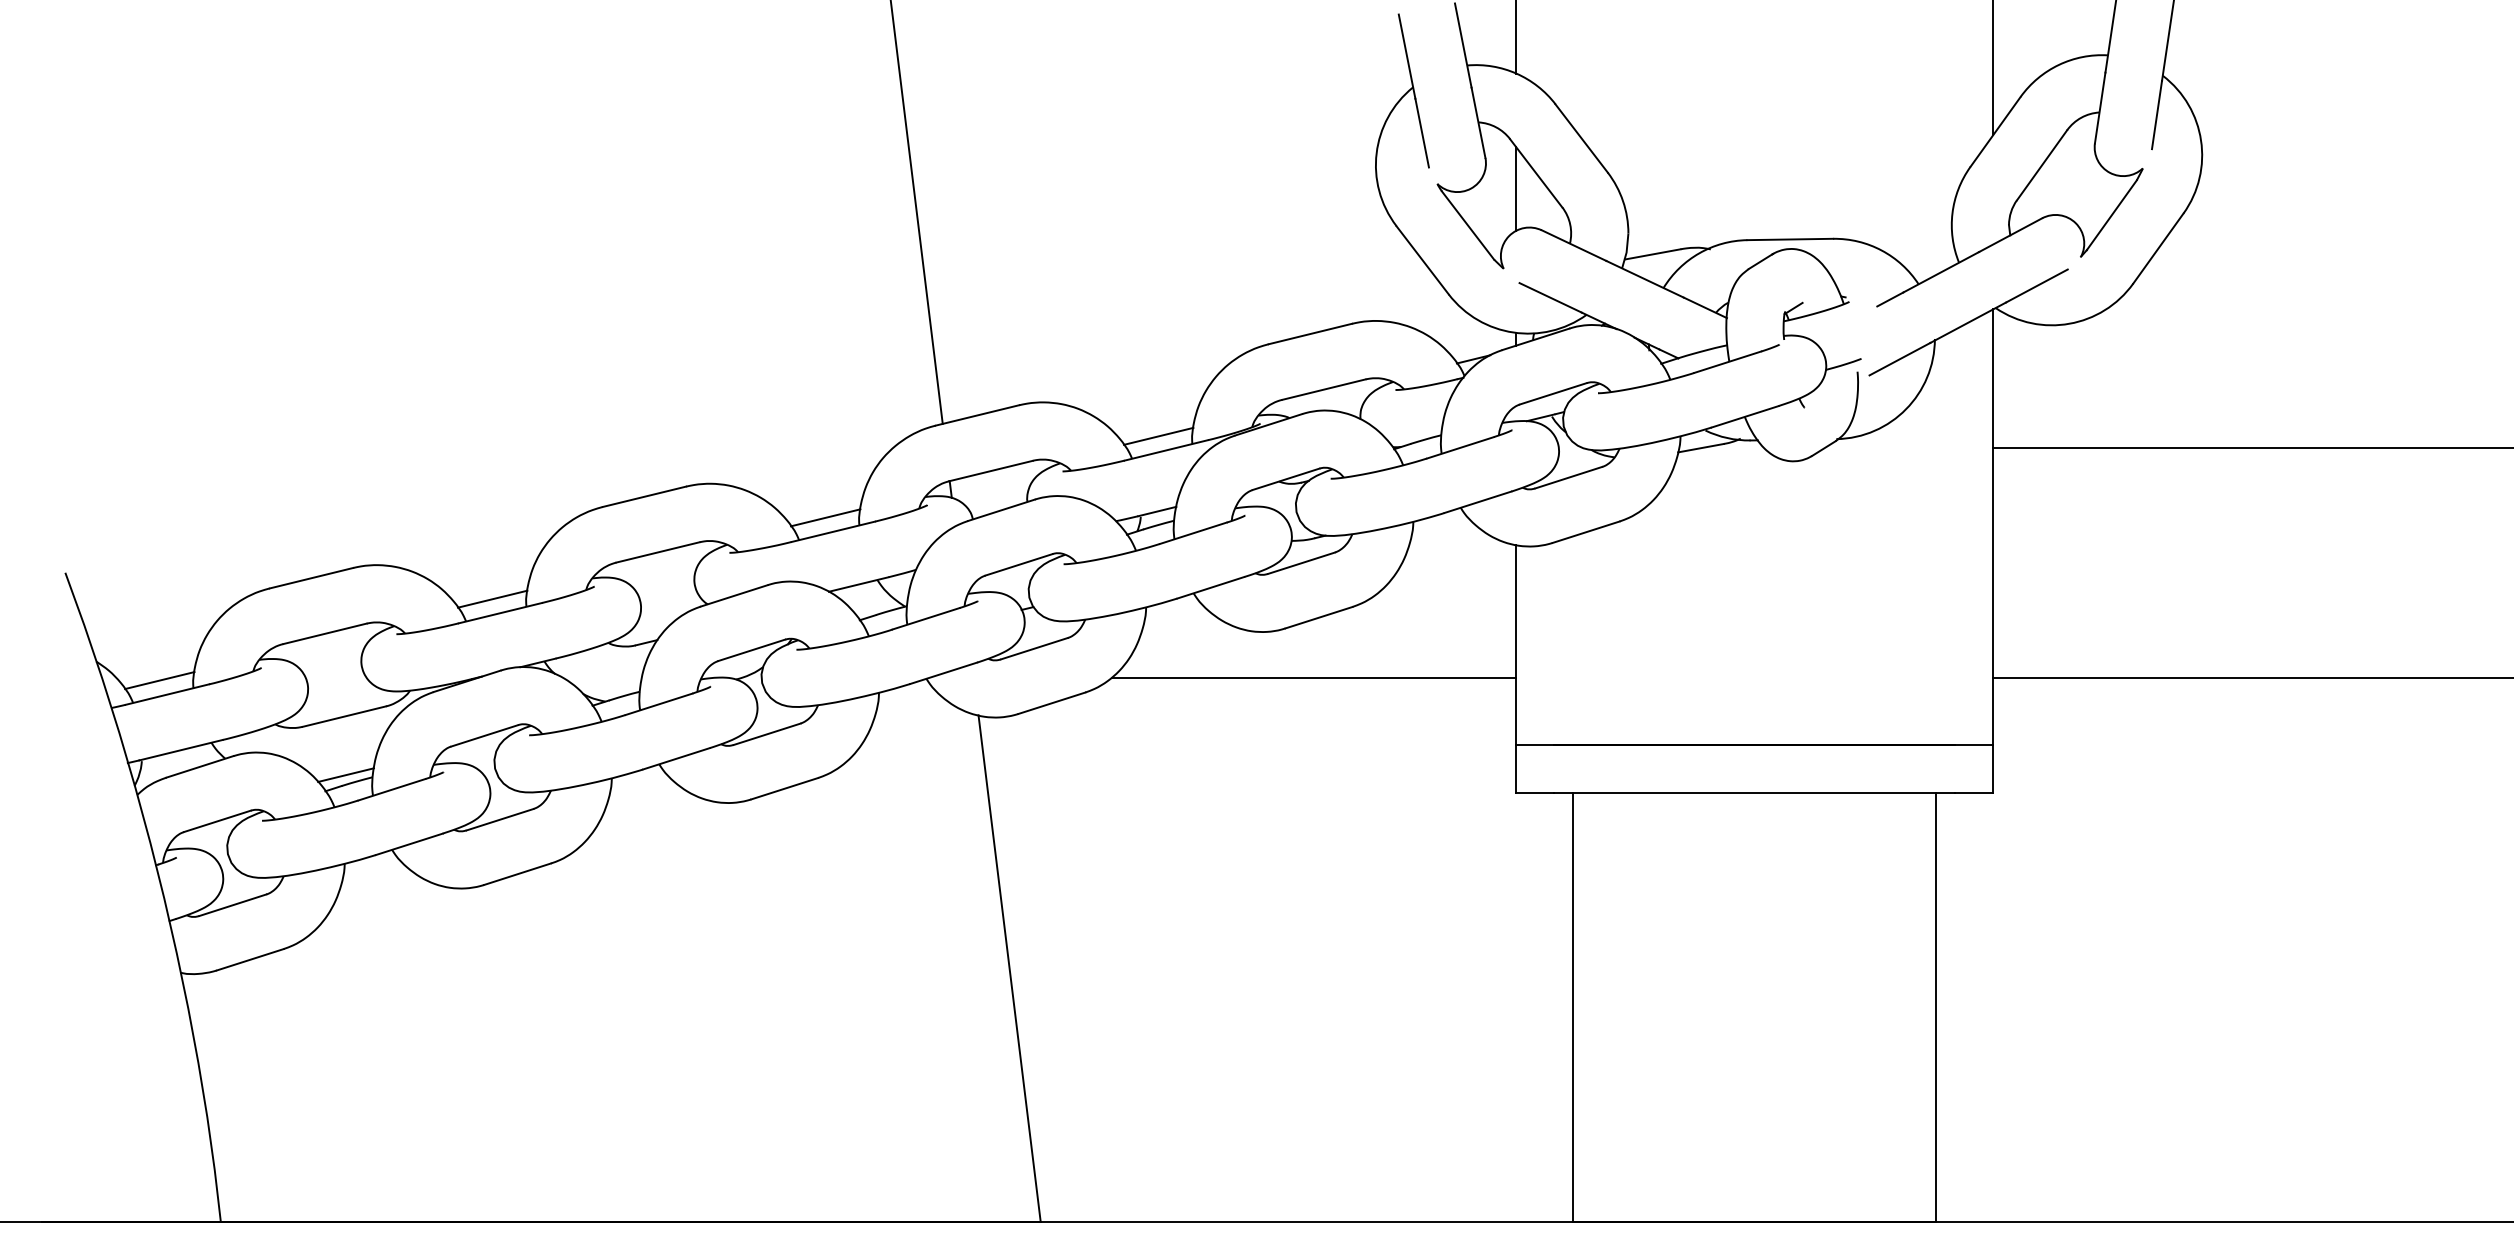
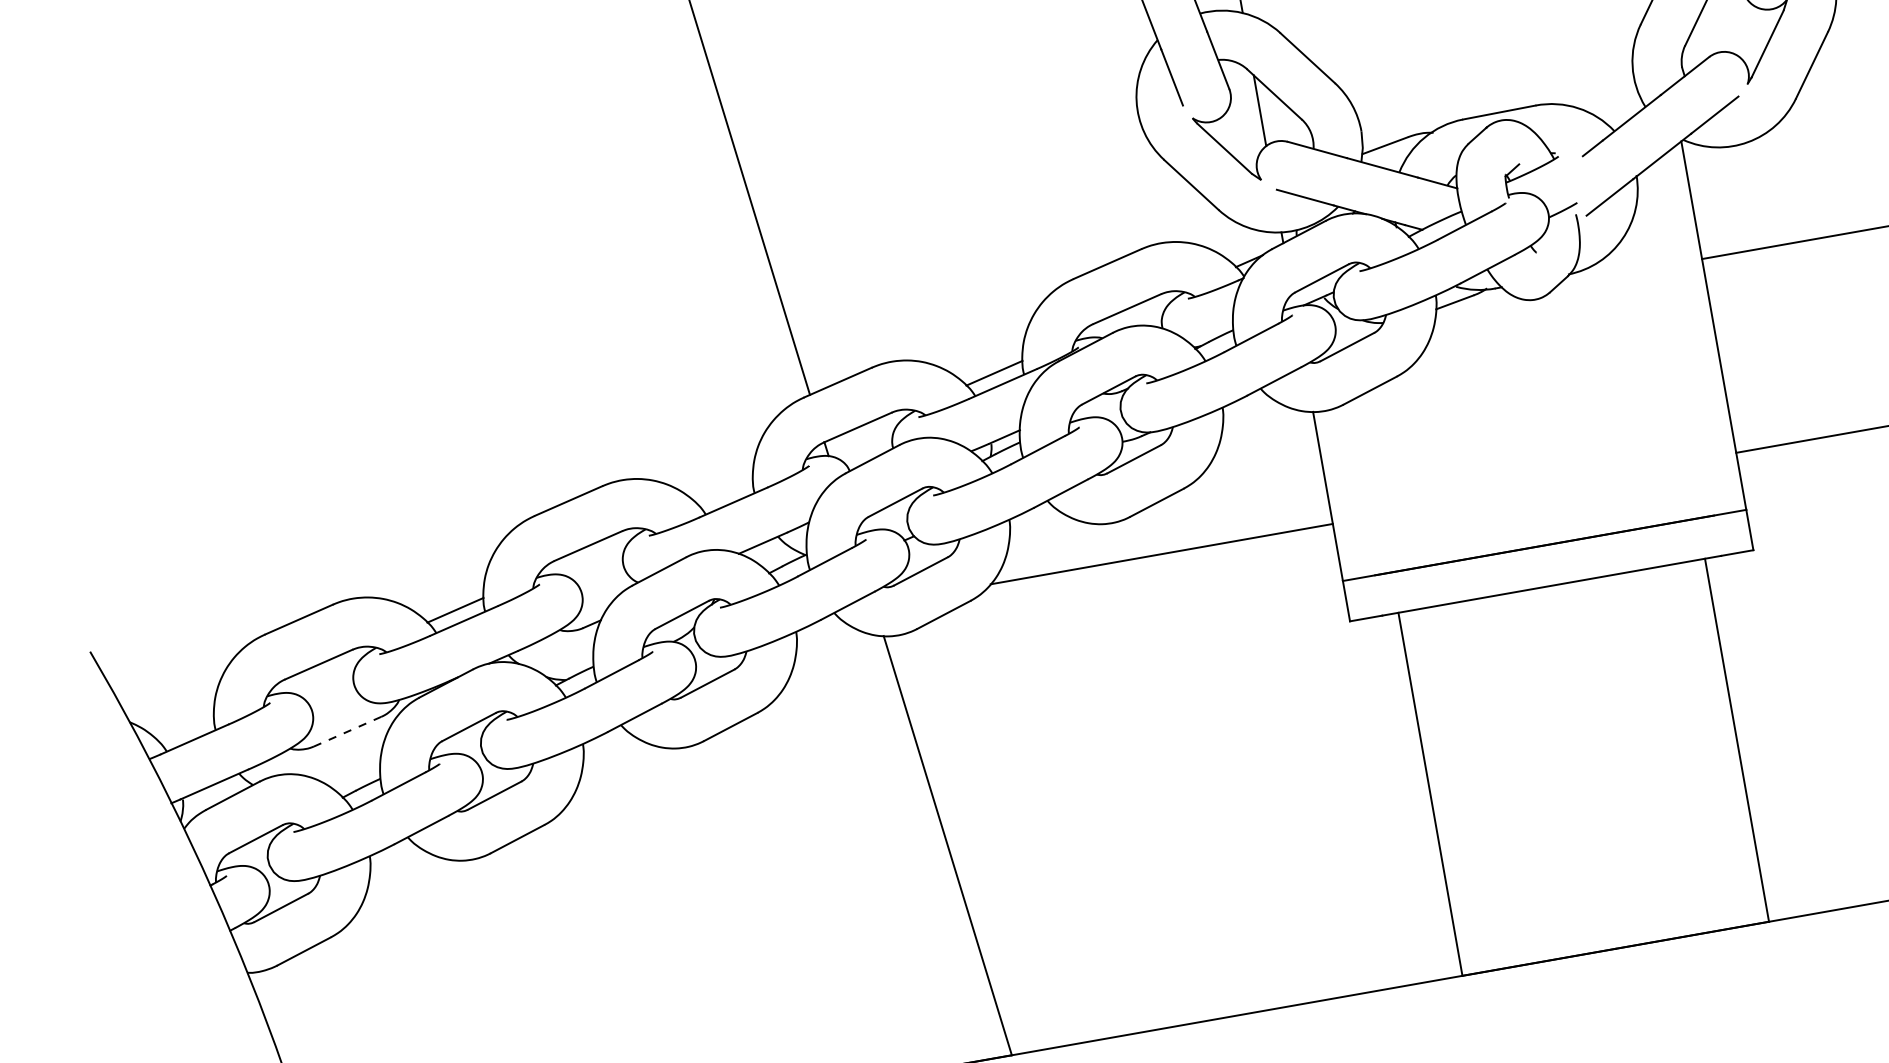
line: (825, 517) -> (724, 491), removed
line: (159, 680) -> (185, 728), removed
line: (344, 716) -> (347, 731), solid -> dashed
line: (345, 774) -> (357, 780), removed

